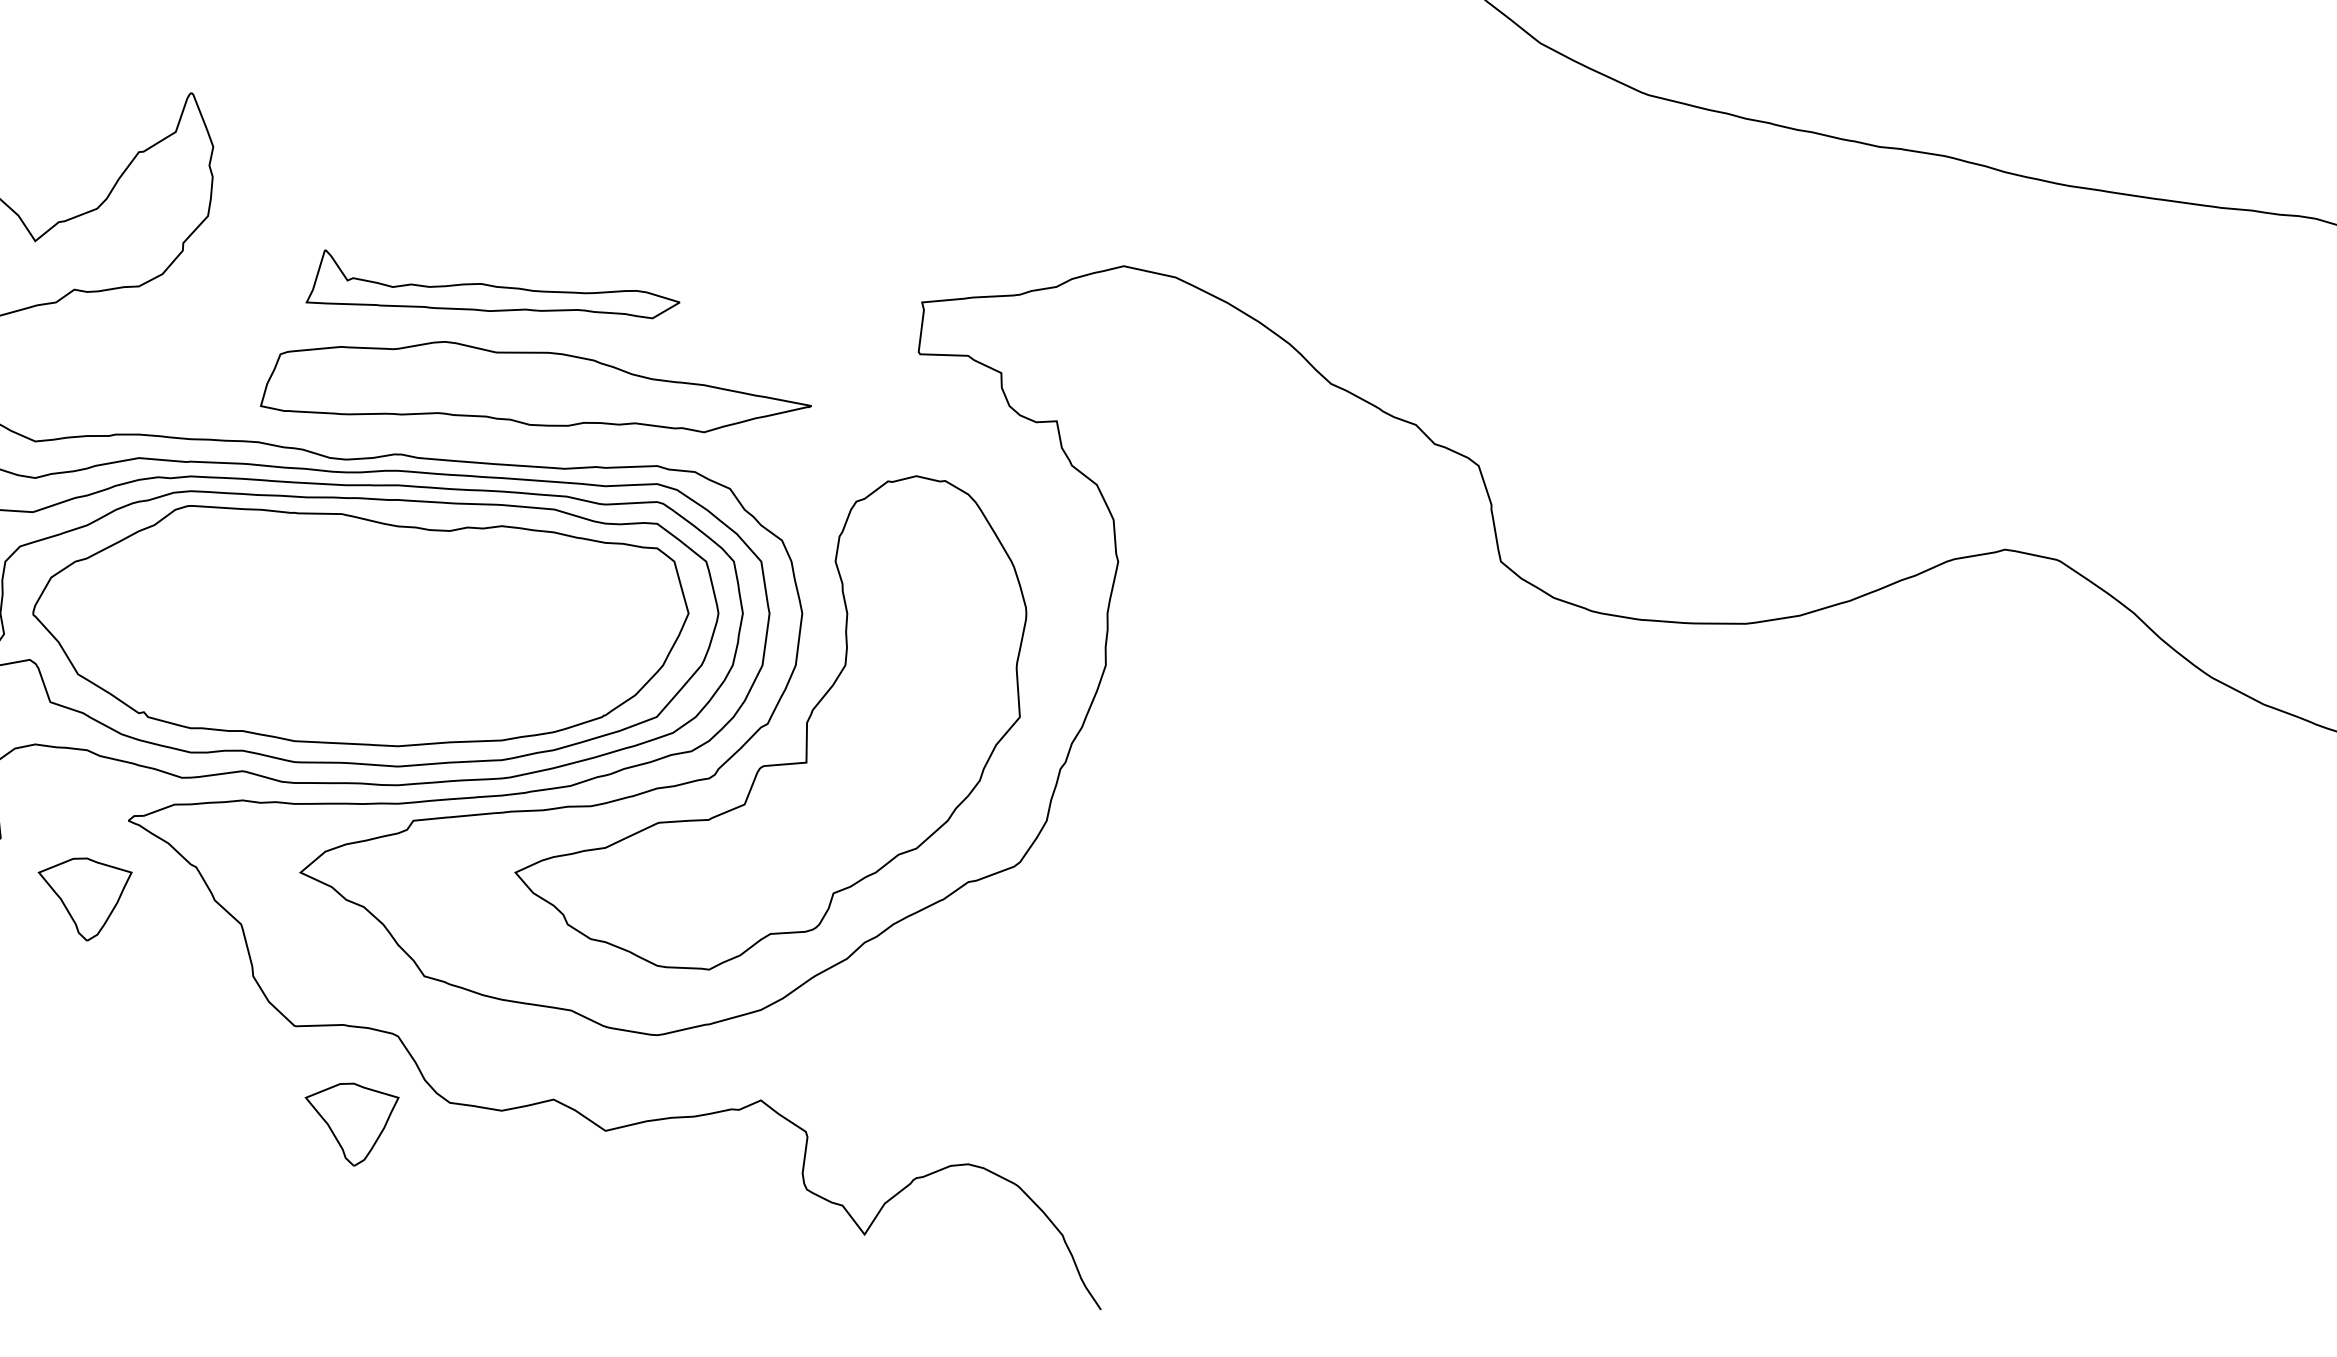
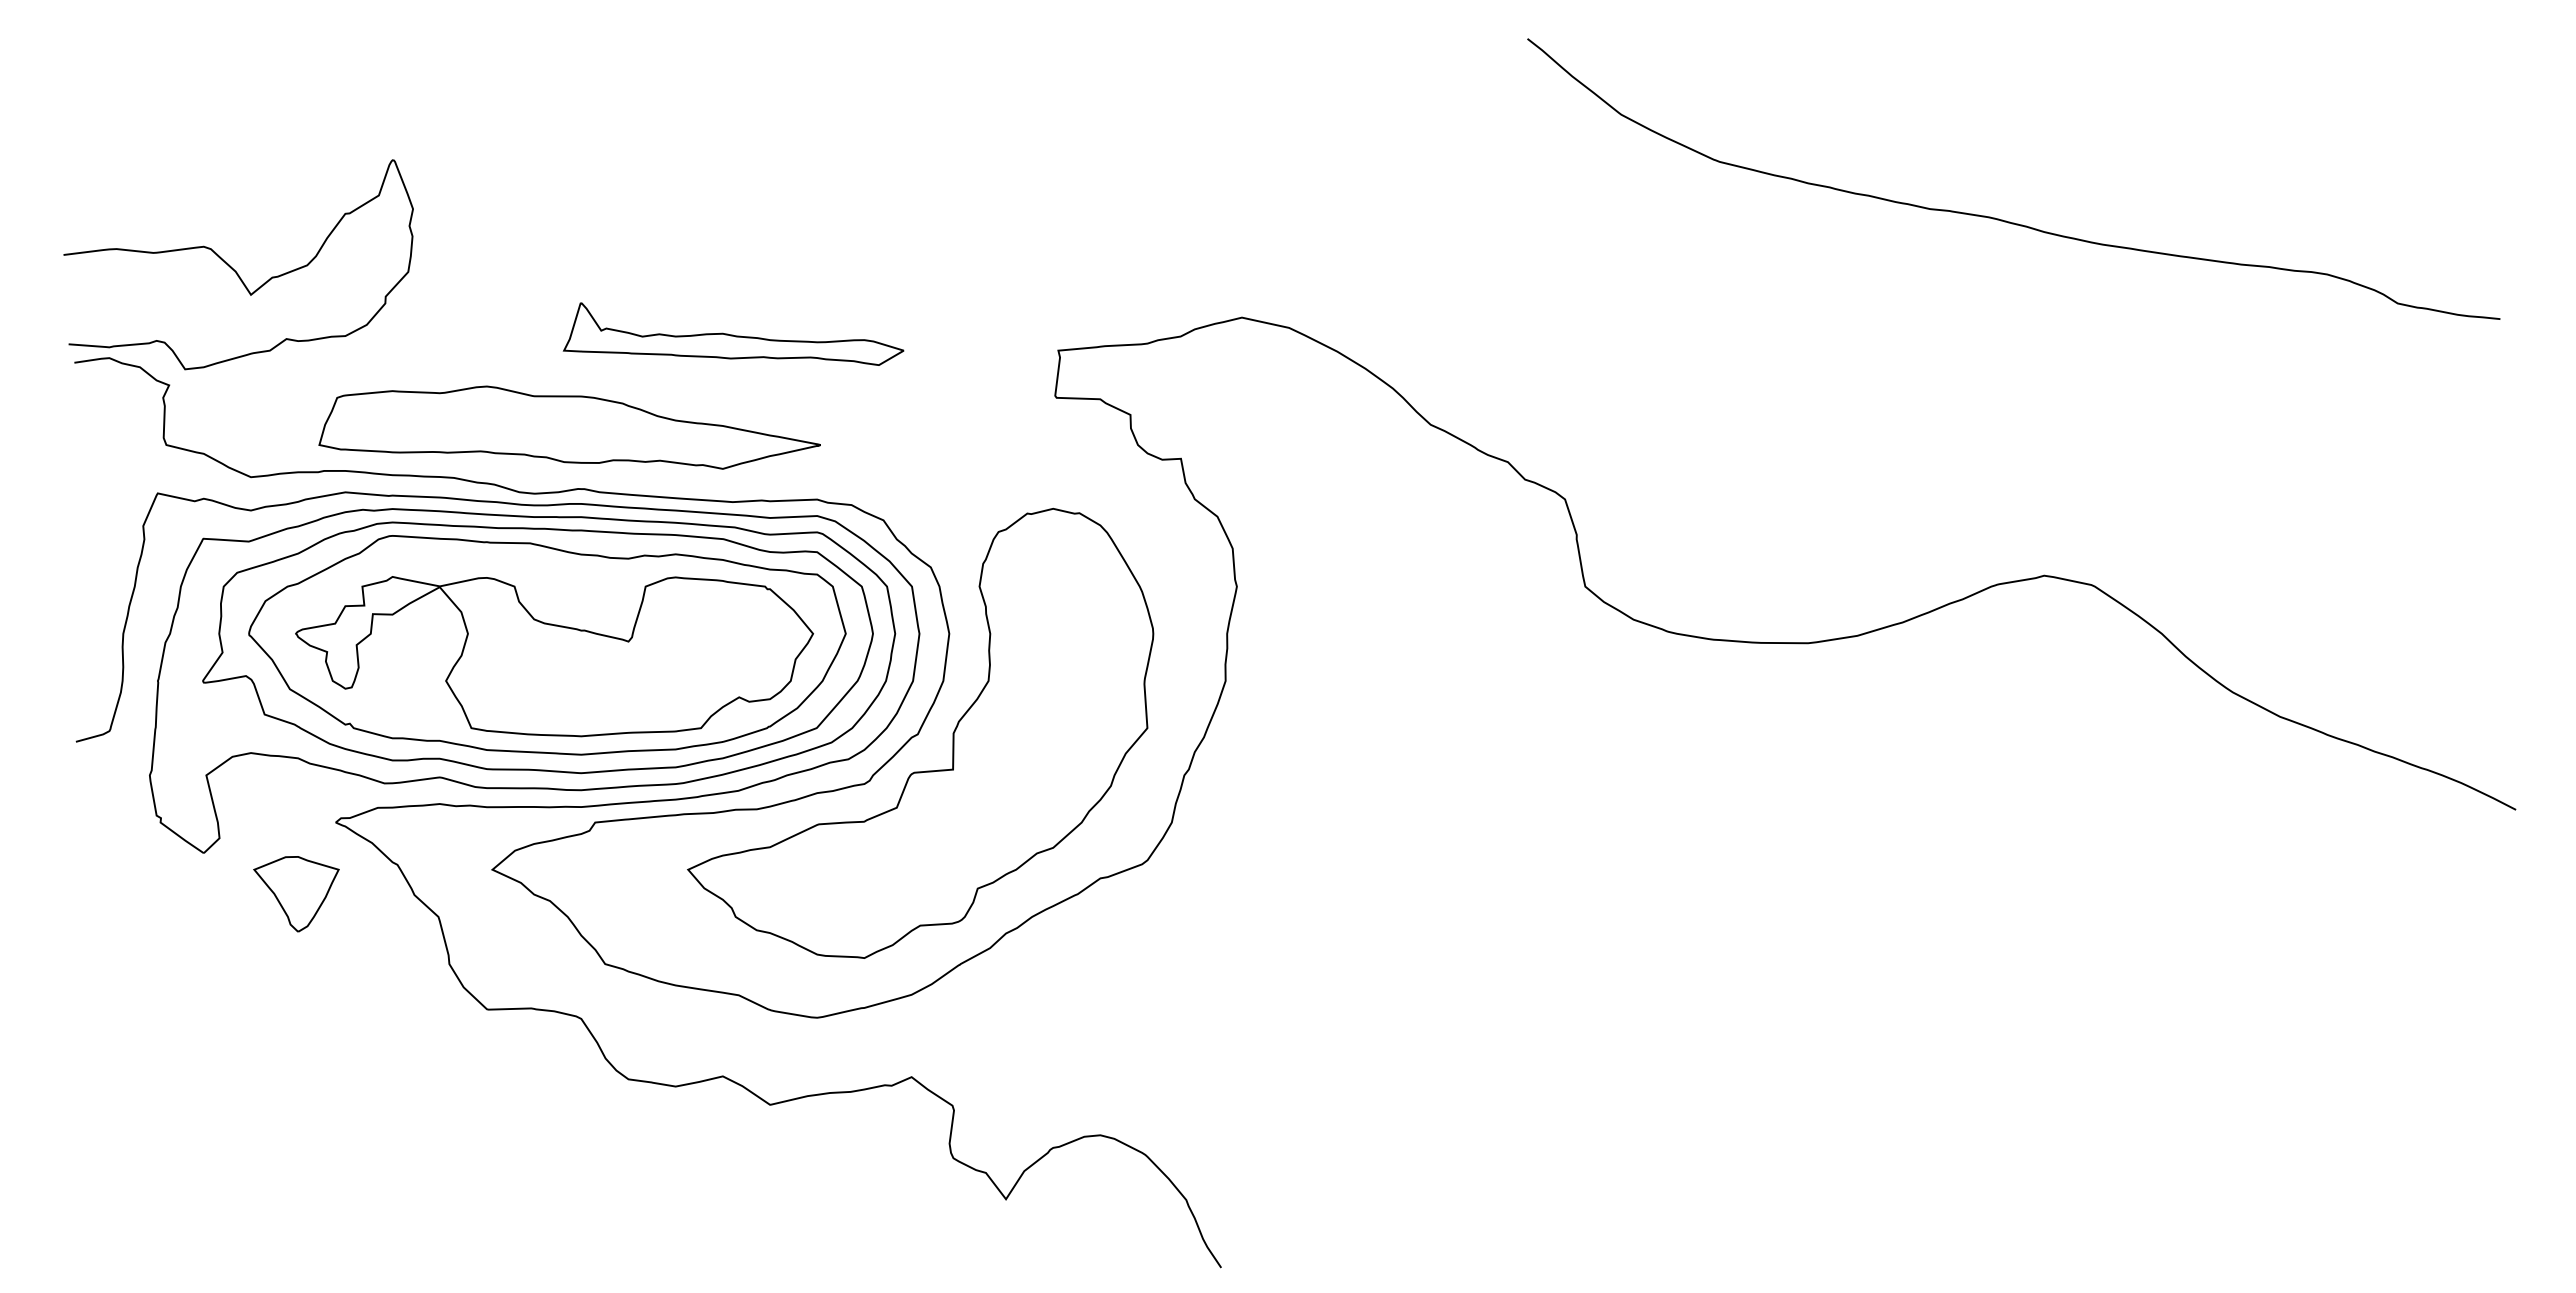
part: (492, 283) -> (733, 333), moved
part: (535, 386) -> (569, 427), moved
part: (368, 638) -> (554, 656), added
part: (352, 1124) -> (539, 1099), removed

